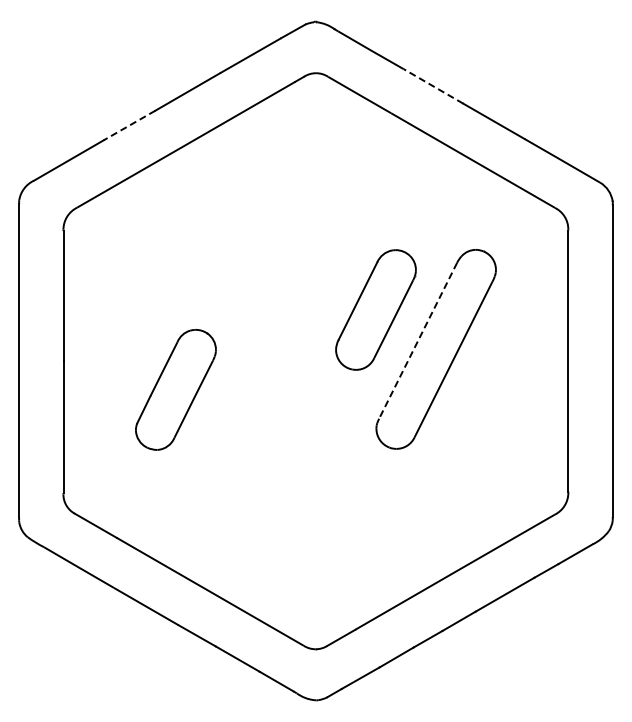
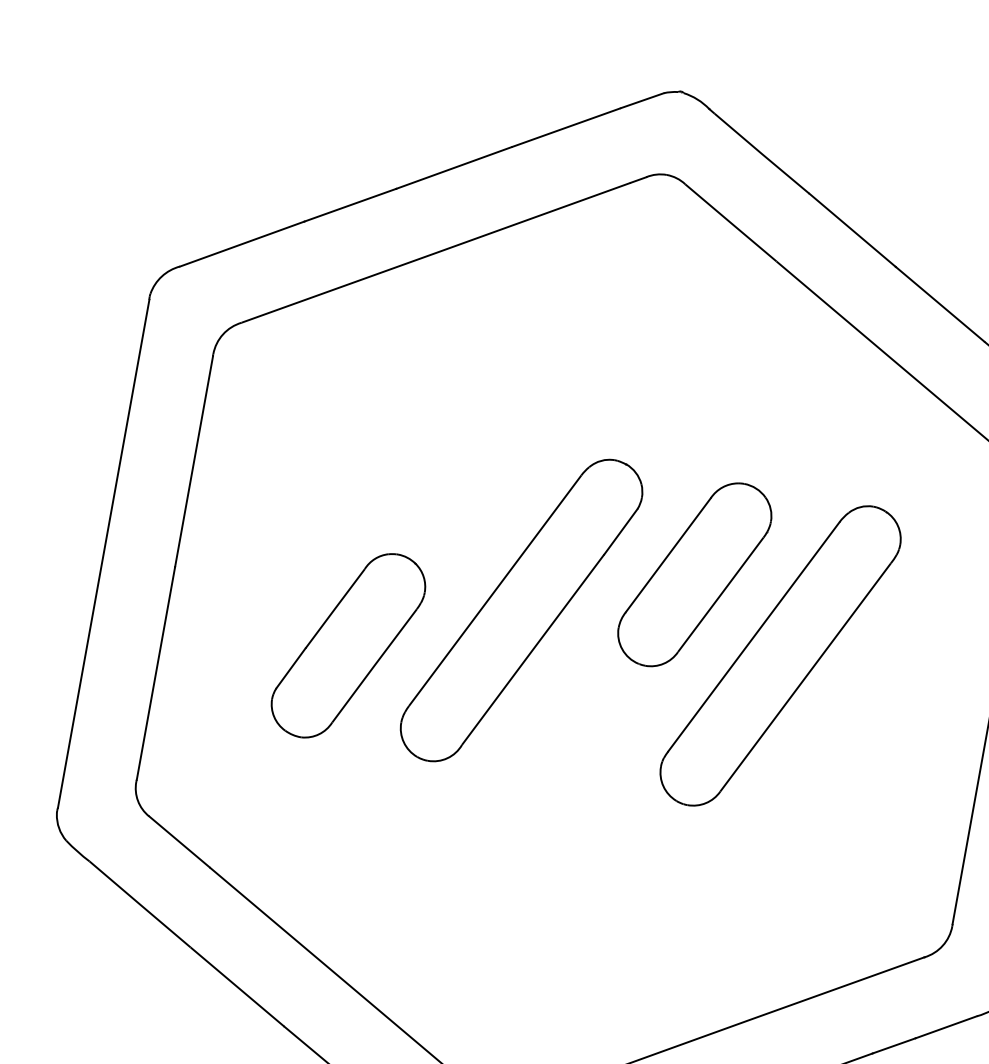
line: (433, 86) -> (852, 230), dashed -> solid
line: (129, 125) -> (350, 205), dashed -> solid
line: (417, 341) -> (752, 637), dashed -> solid
part: (275, 350) -> (520, 611), added

